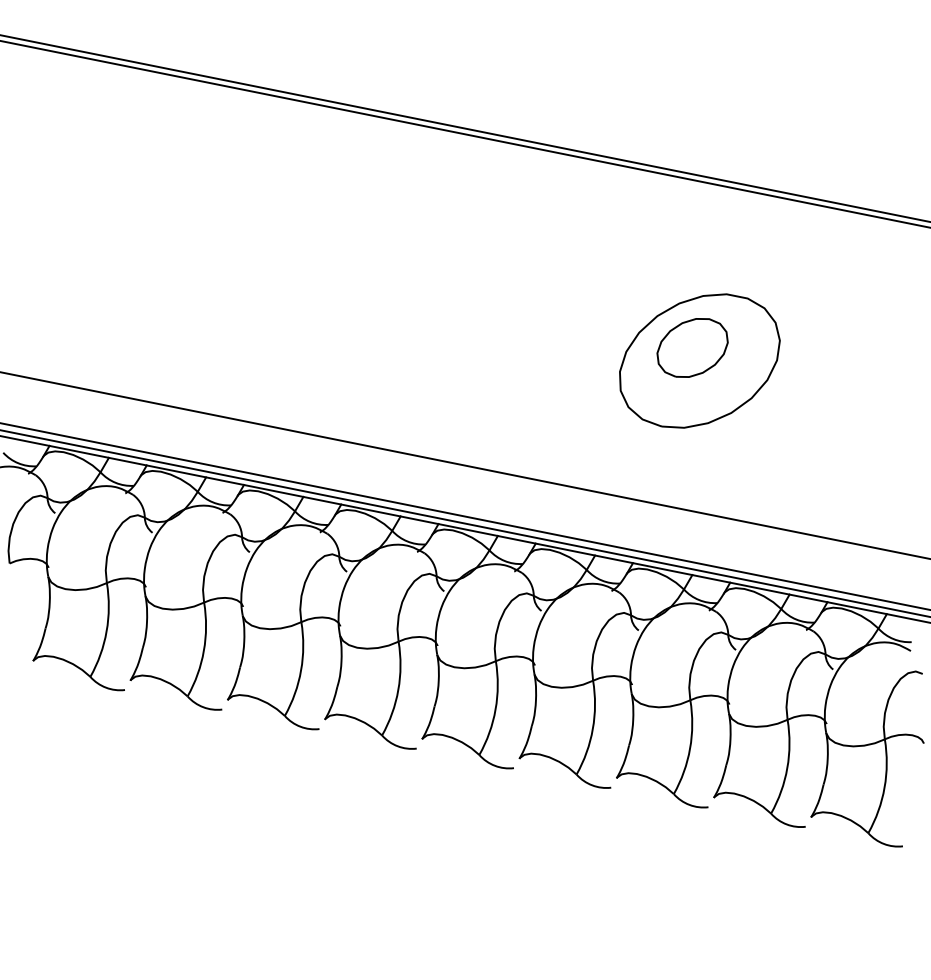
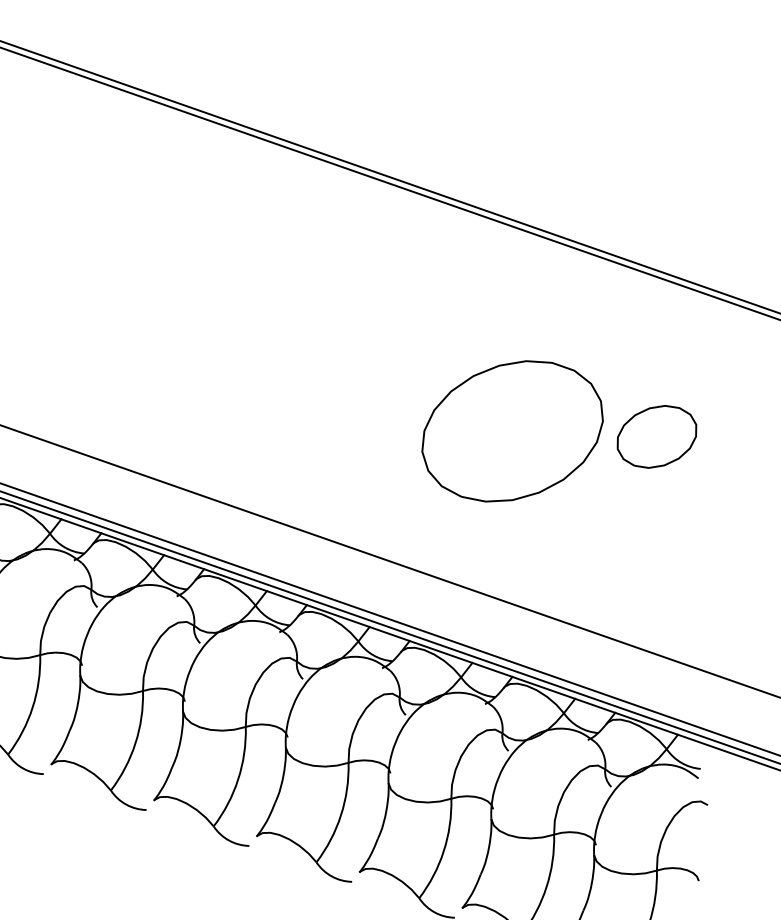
part: (692, 347) -> (656, 436), moved

